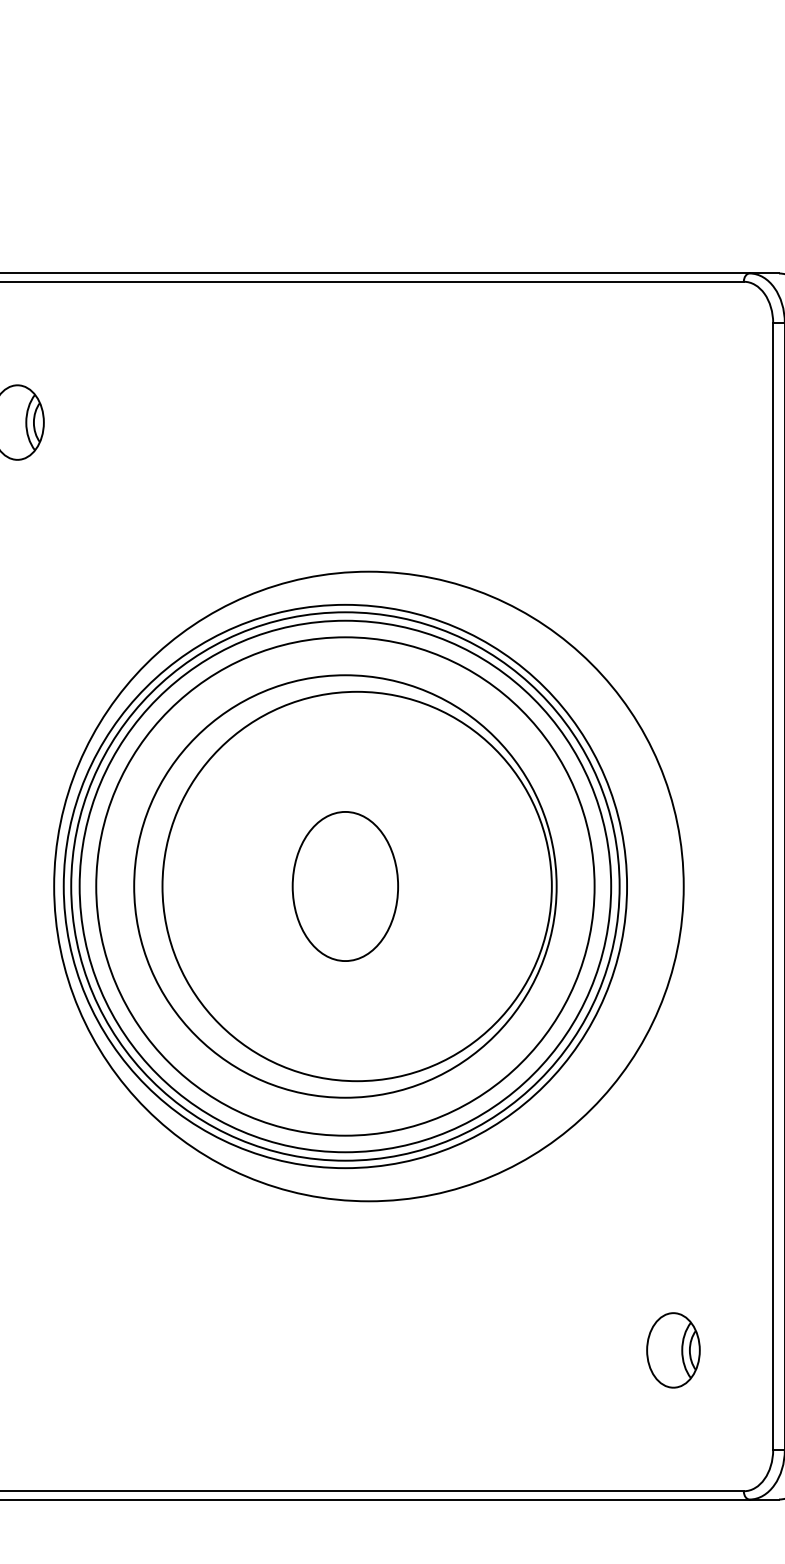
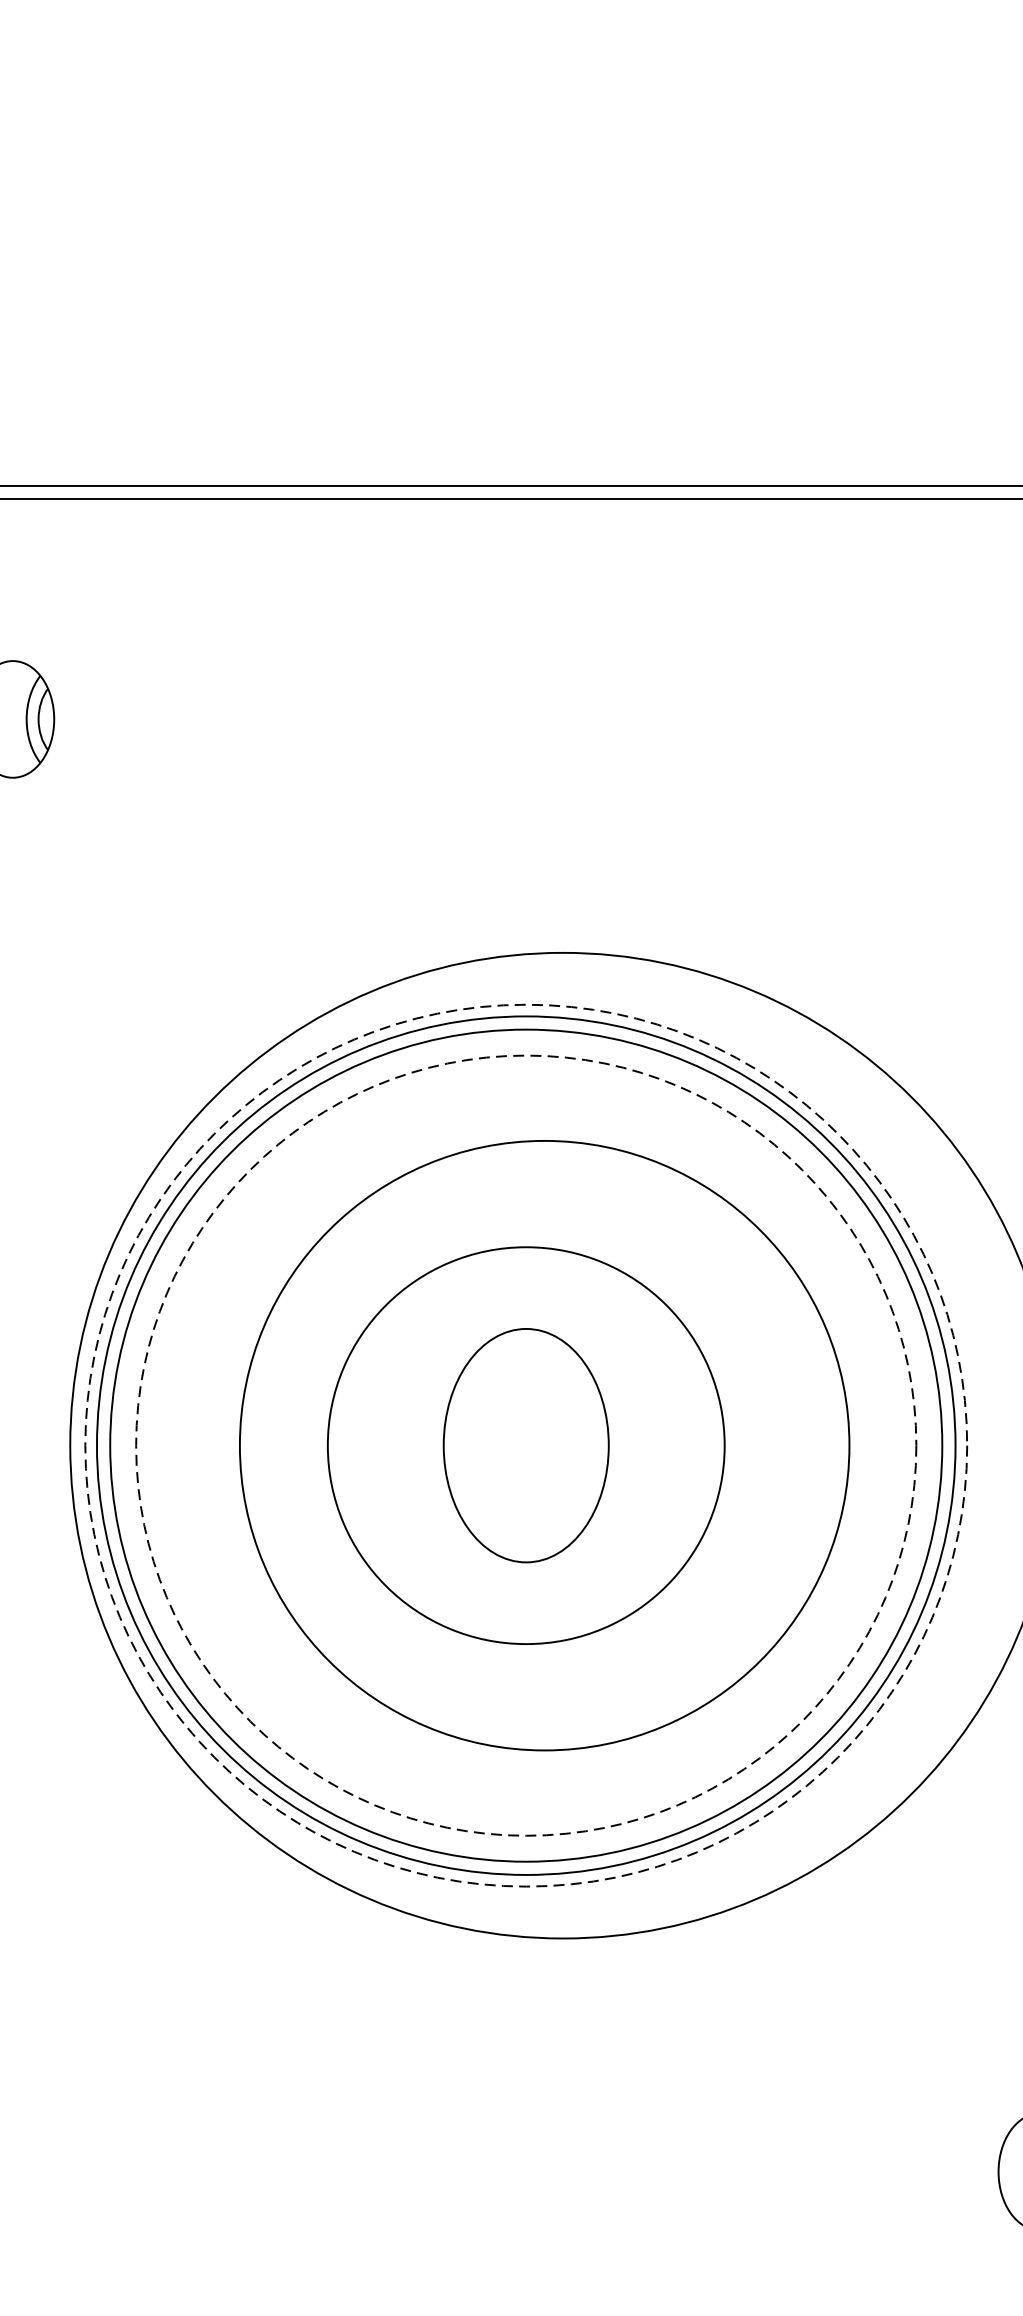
circle: (345, 886) -> (526, 1445), size x0.6
circle: (345, 886) -> (526, 1445), solid -> dashed
circle: (345, 886) -> (526, 1445), solid -> dashed

